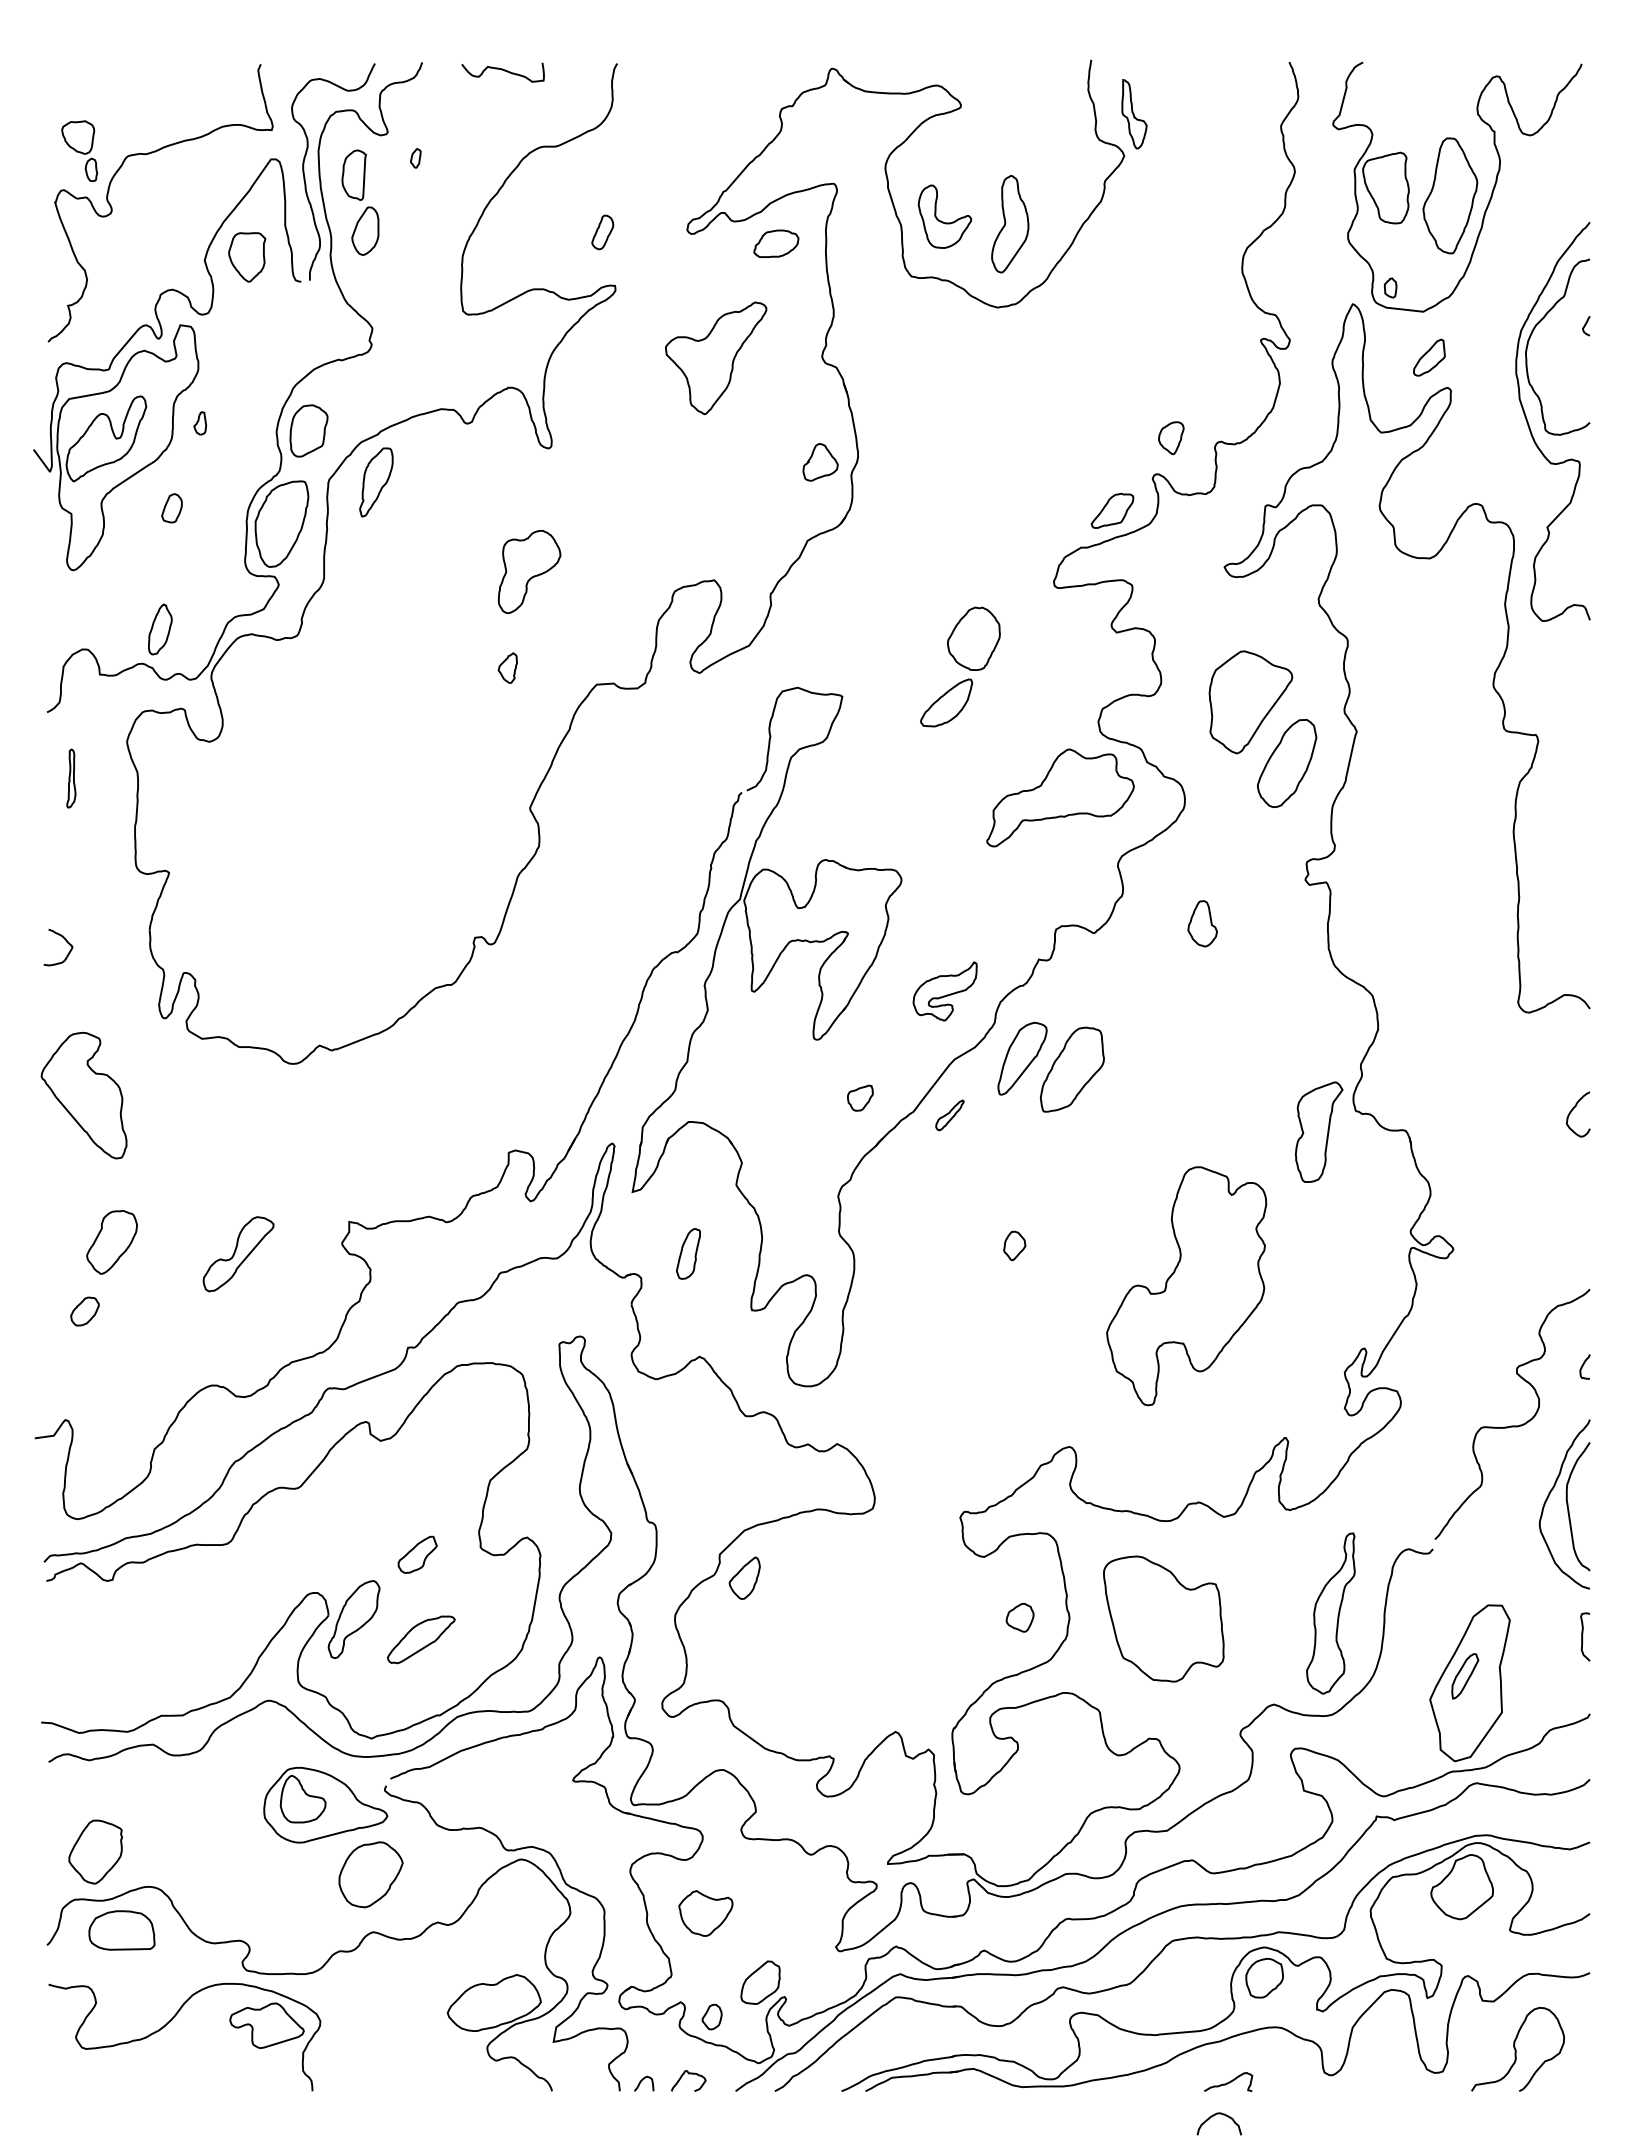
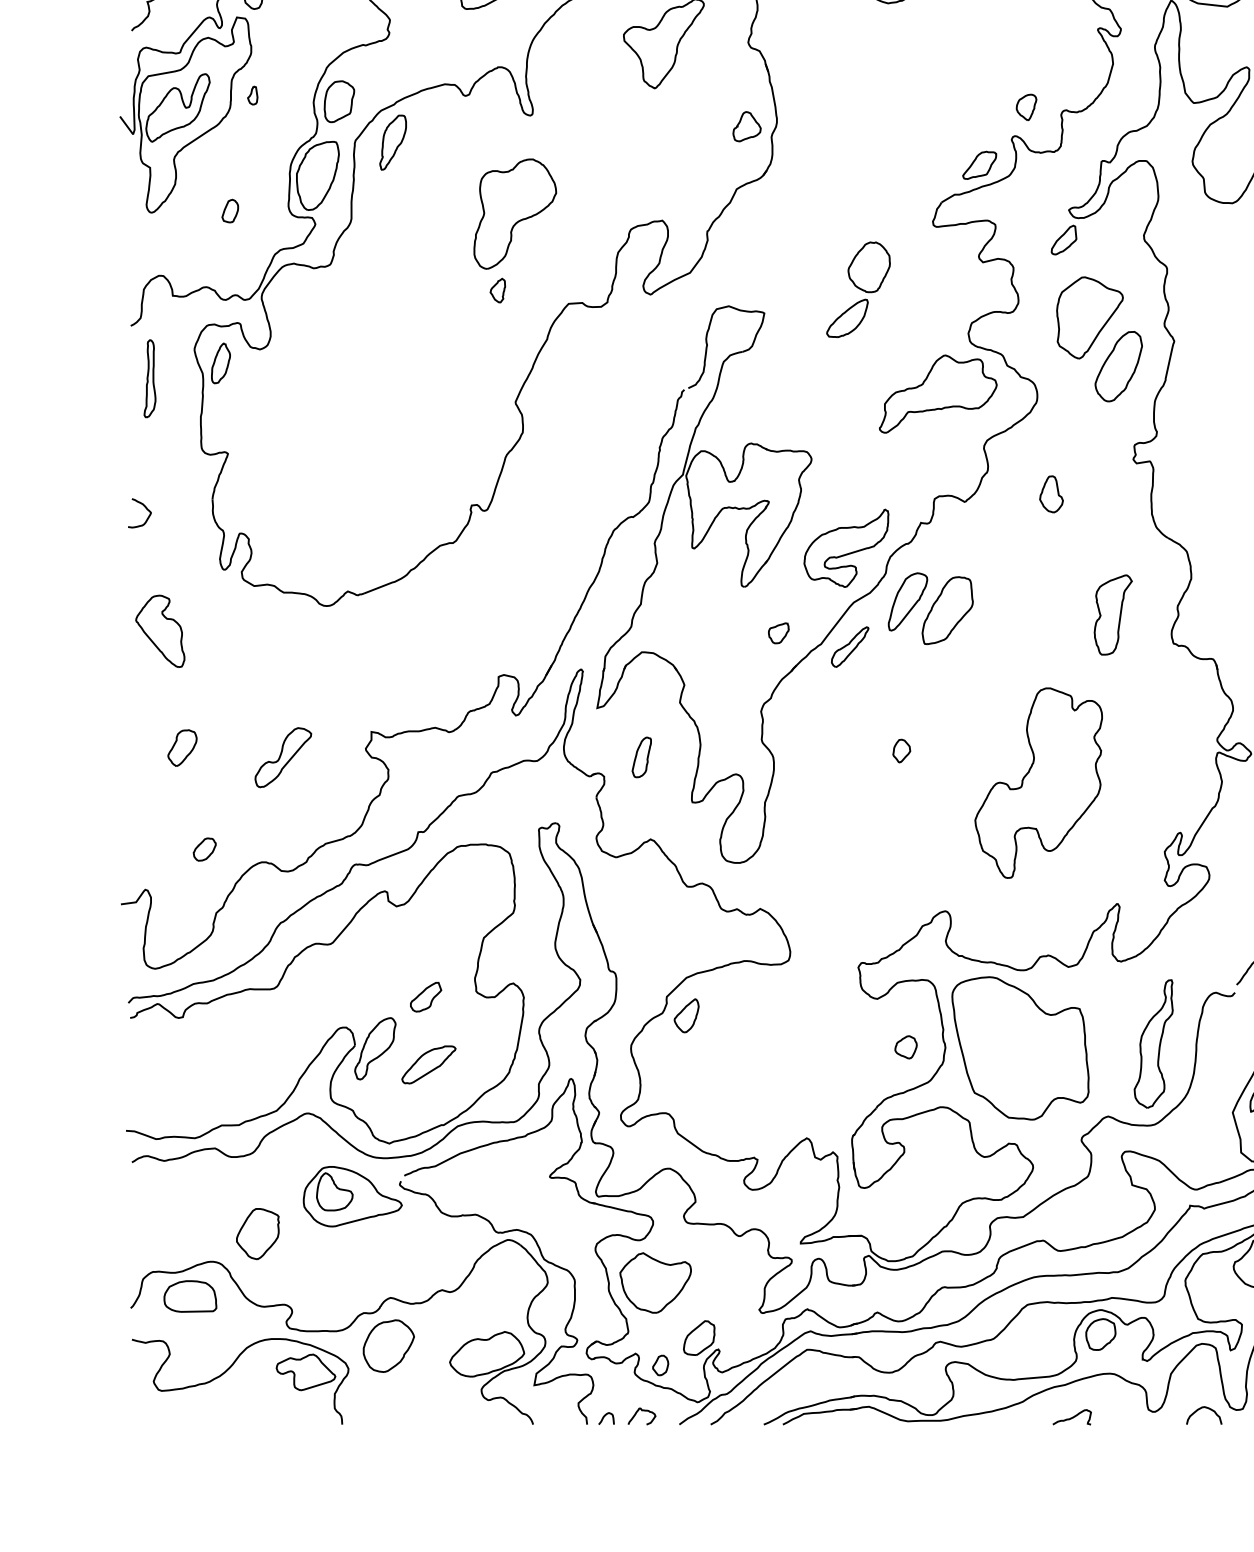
part: (1429, 357) -> (1064, 239), moved
part: (171, 508) -> (229, 211), moved
part: (529, 571) -> (515, 213), size x1.67
part: (160, 629) -> (221, 363), moved
part: (71, 778) -> (150, 378), size x1.67
part: (944, 991) -> (845, 548), size x1.67
part: (84, 1095) -> (160, 631), size x0.71
part: (949, 1115) -> (849, 647), size x1.67
part: (1318, 1131) -> (1112, 614), moved
part: (111, 1241) -> (182, 747), size x0.71
part: (84, 1311) -> (204, 849), moved
part: (1163, 1618) -> (1020, 1047), size x1.43
part: (95, 1851) -> (257, 1233), moved
part: (370, 1874) -> (388, 1345), moved
part: (705, 1913) -> (655, 1282), size x1.67
curve: (1215, 2115) -> (1201, 1408), moved

